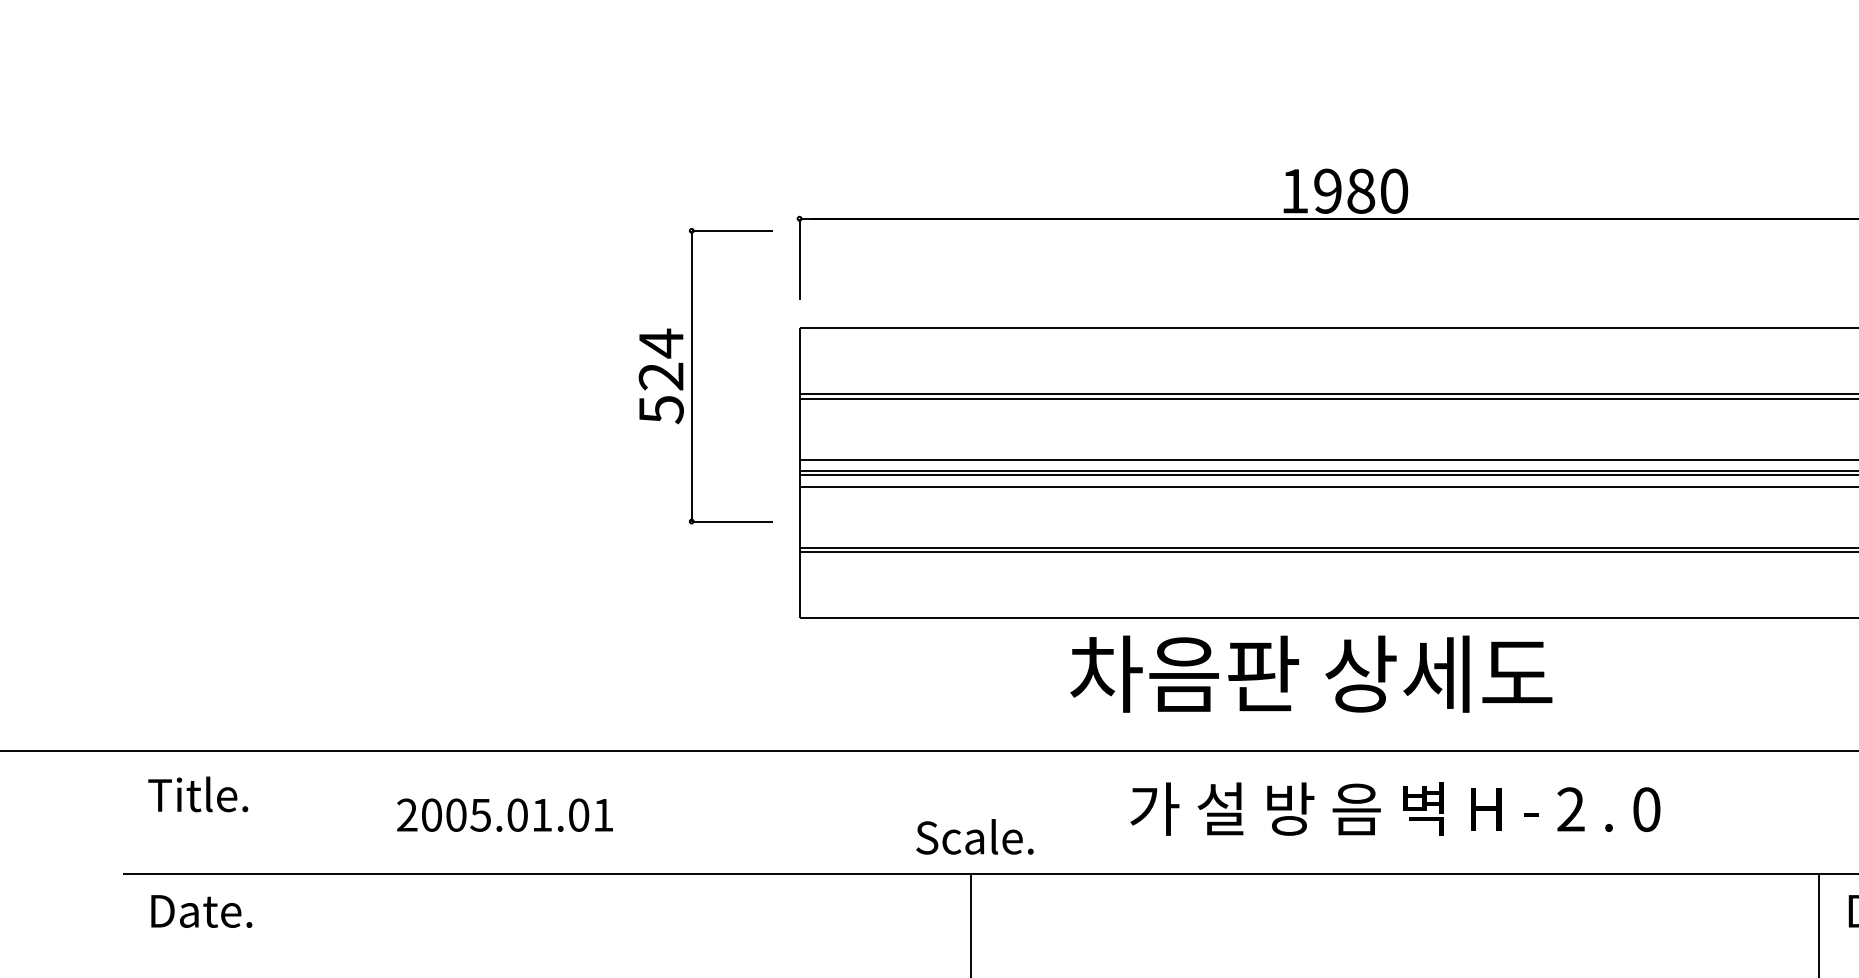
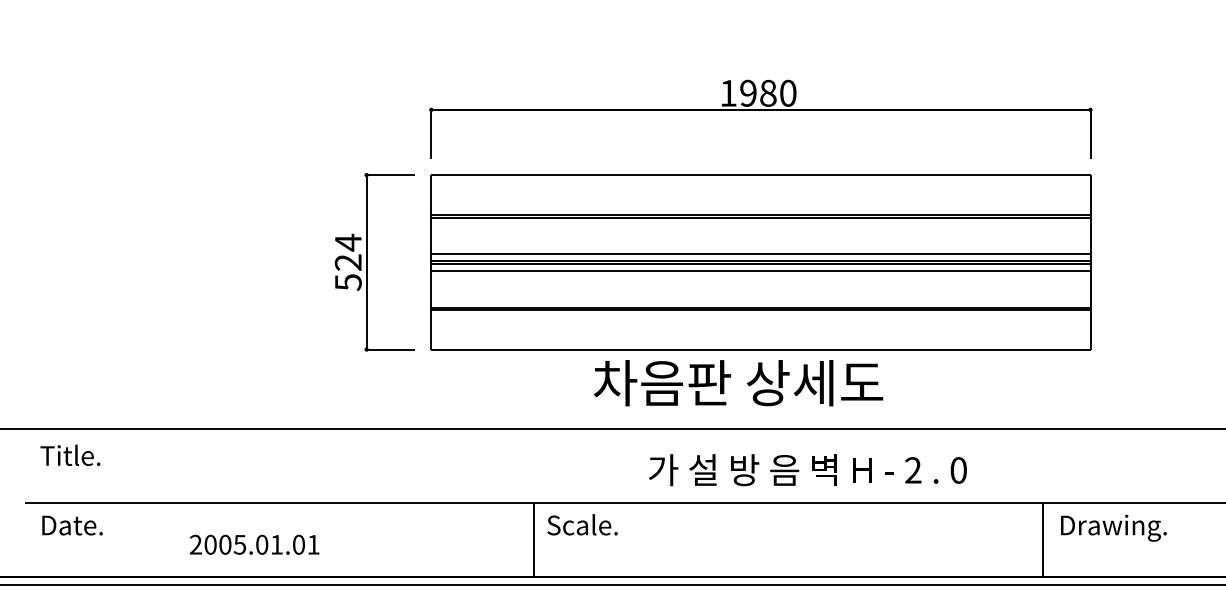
part: (693, 376) -> (367, 262), moved
text: (1394, 809) -> (807, 470), moved
text: (504, 814) -> (254, 544), moved
text: (974, 836) -> (582, 524), moved

